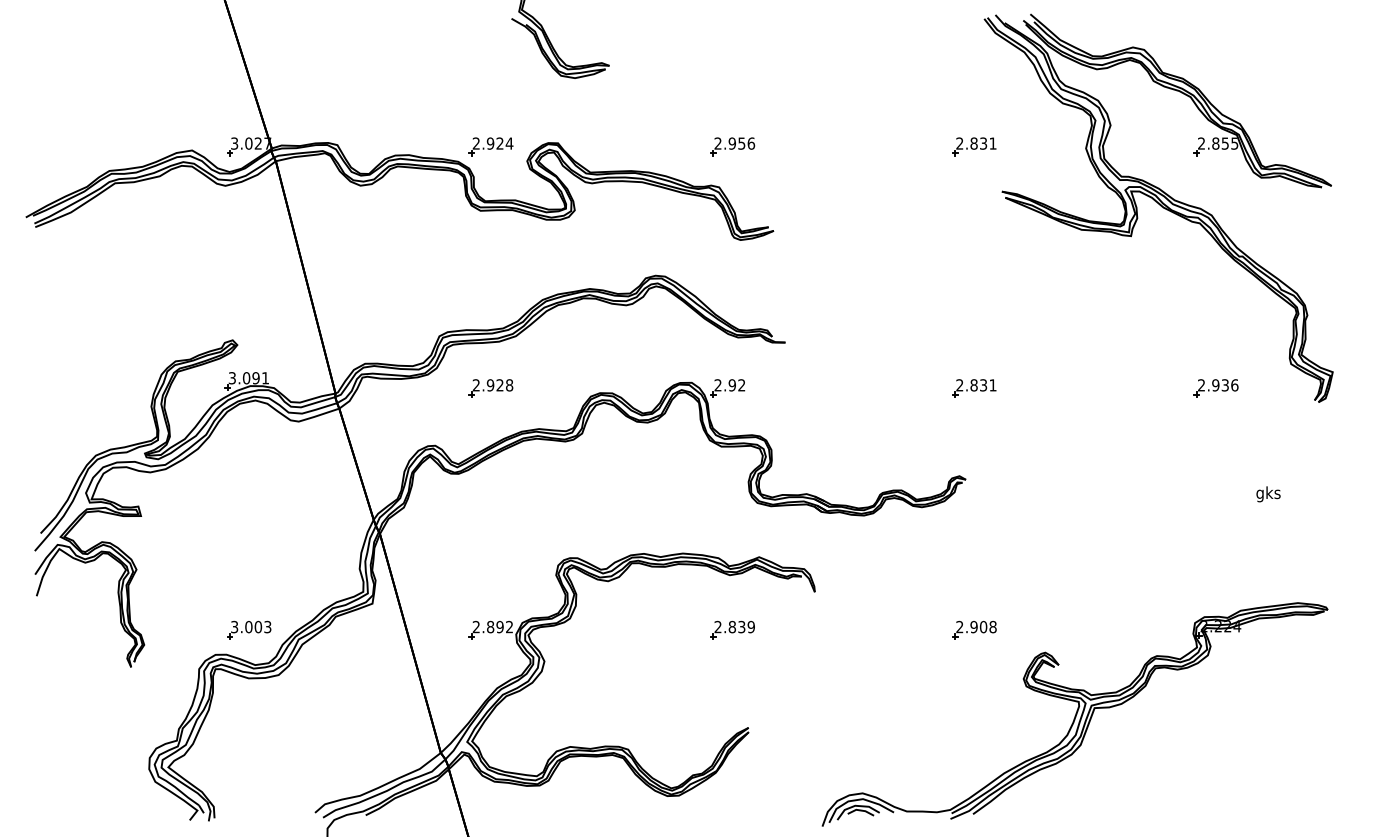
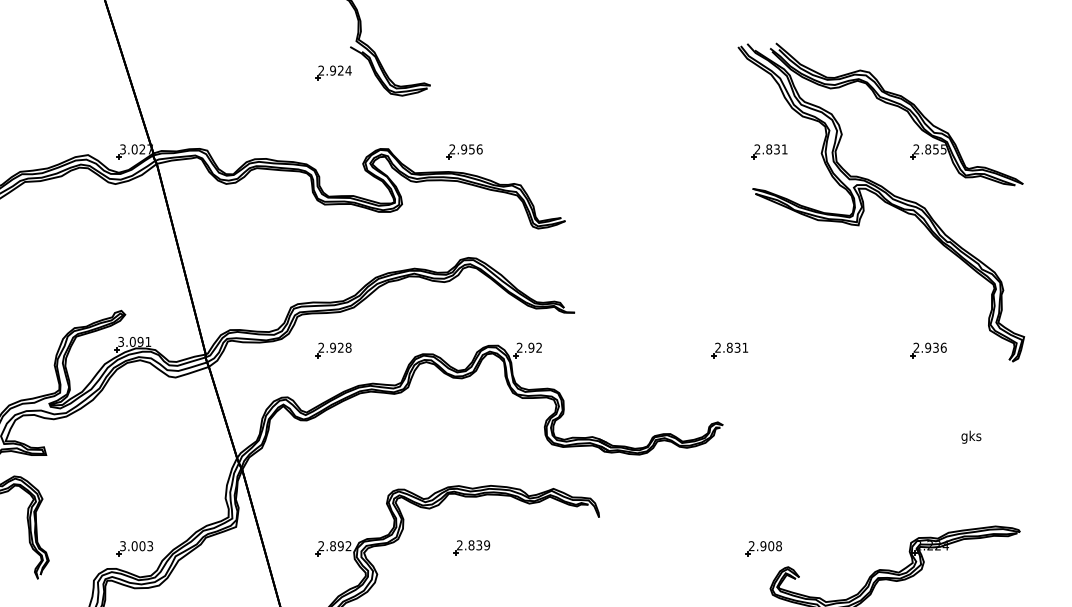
part: (490, 146) -> (332, 73), moved
part: (732, 146) -> (464, 151), moved
part: (974, 146) -> (769, 151), moved
part: (732, 629) -> (471, 547), moved
part: (974, 629) -> (763, 548), moved

